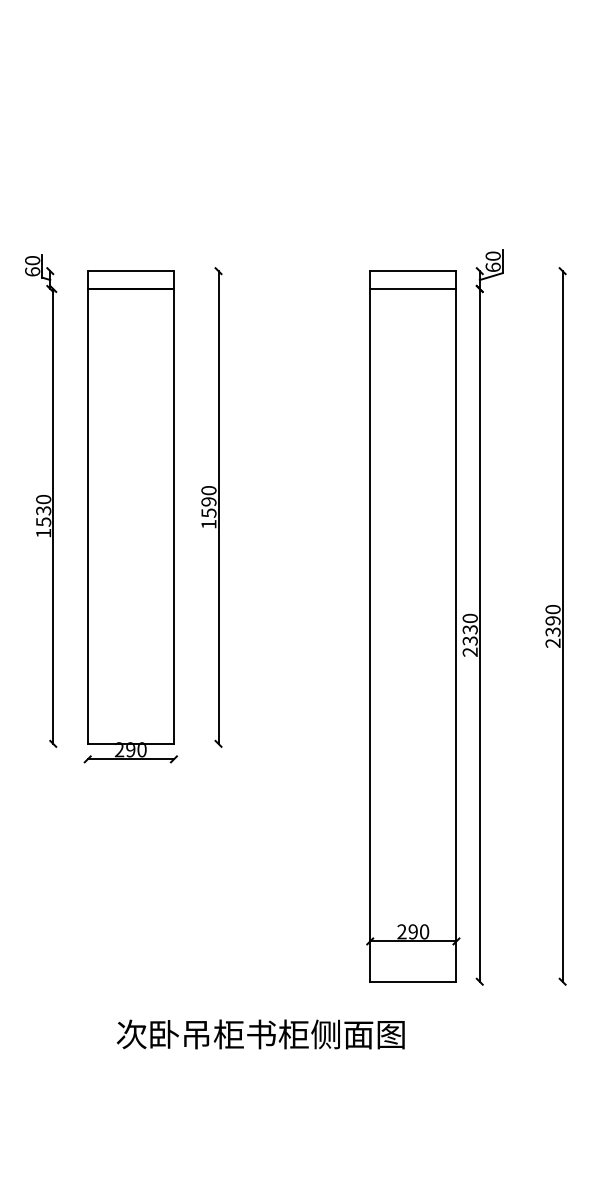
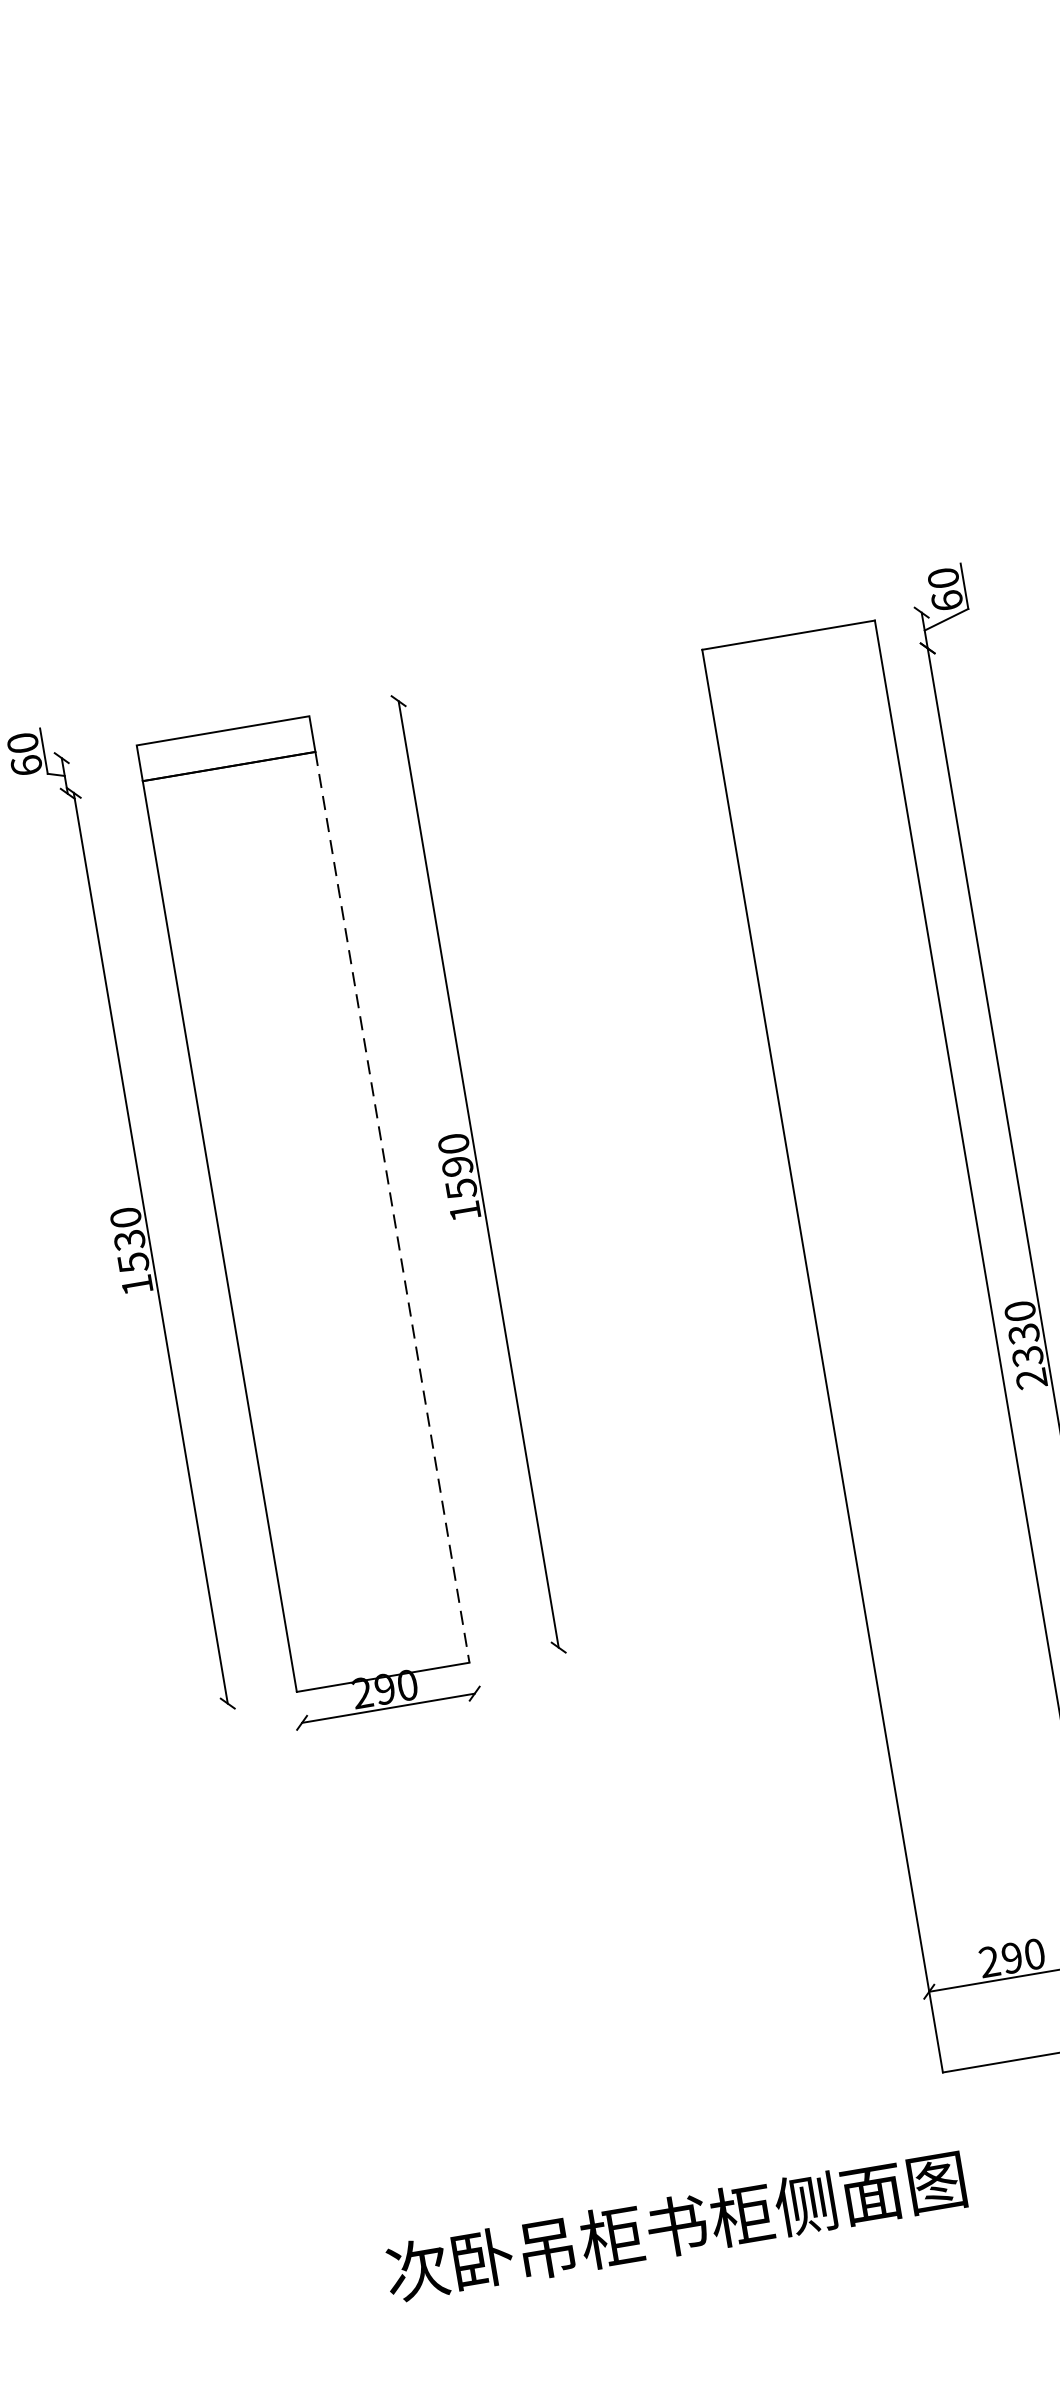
line: (413, 288) -> (794, 669), removed
line: (173, 516) -> (391, 1207), solid -> dashed
text: (260, 1034) -> (675, 2226), moved

